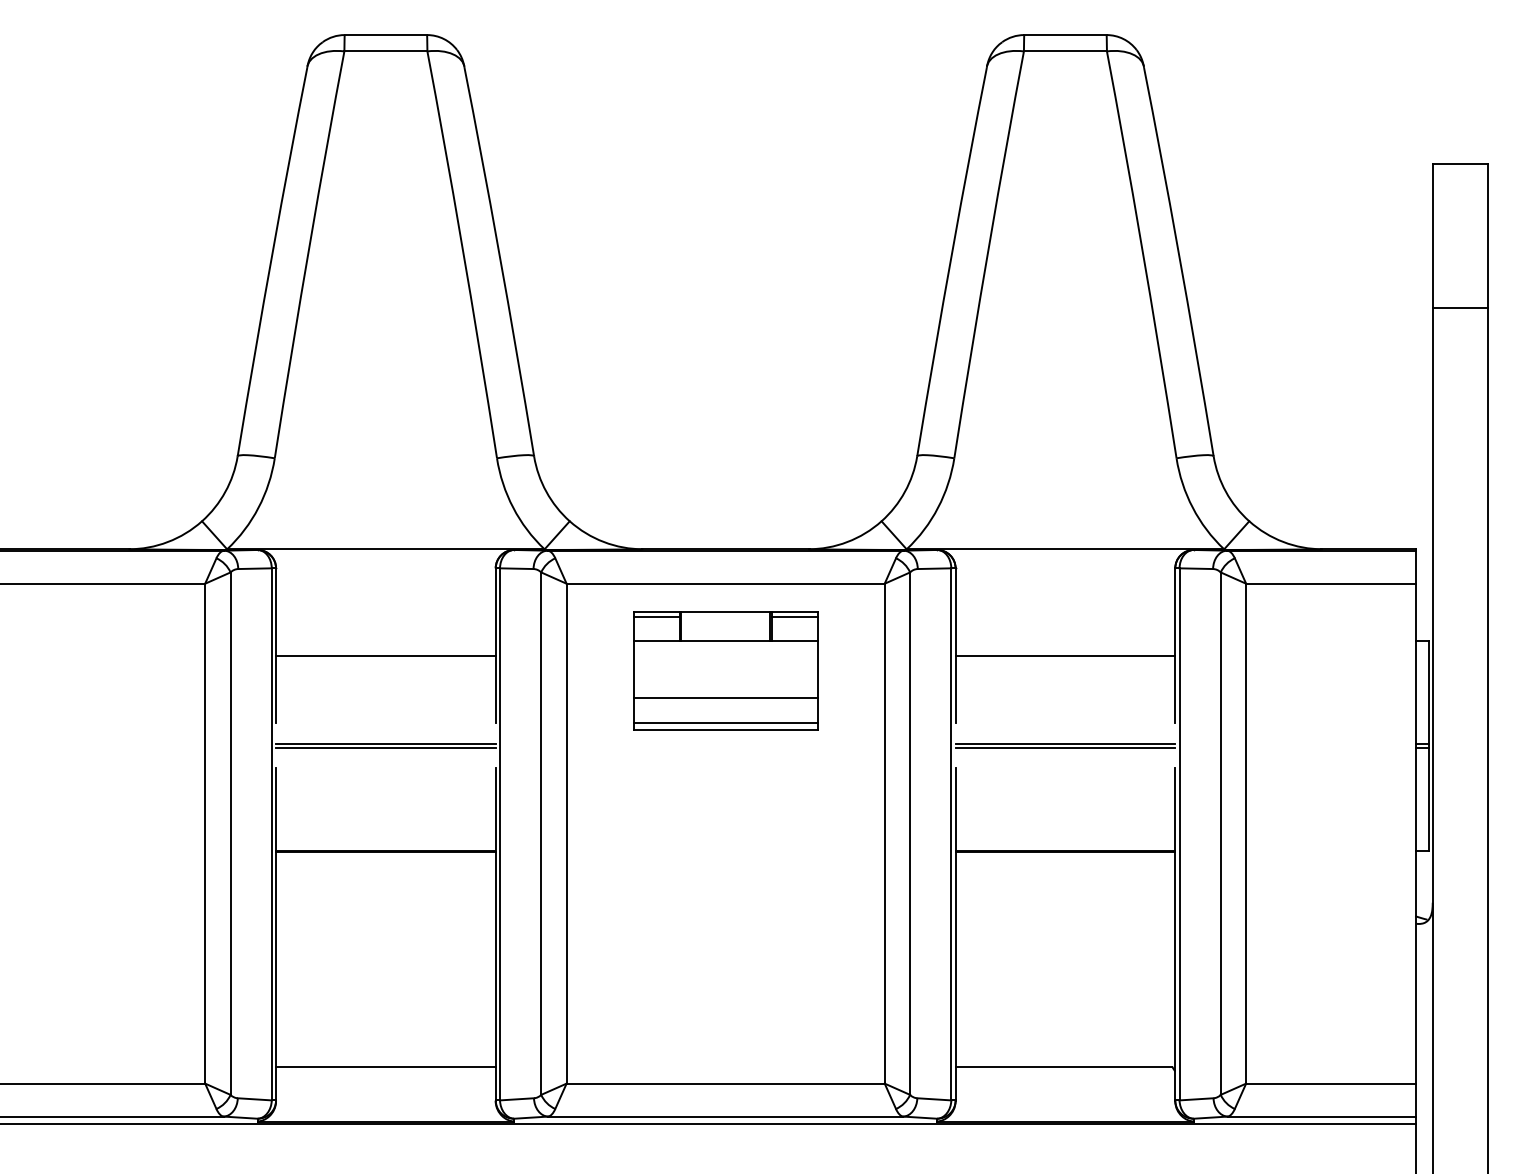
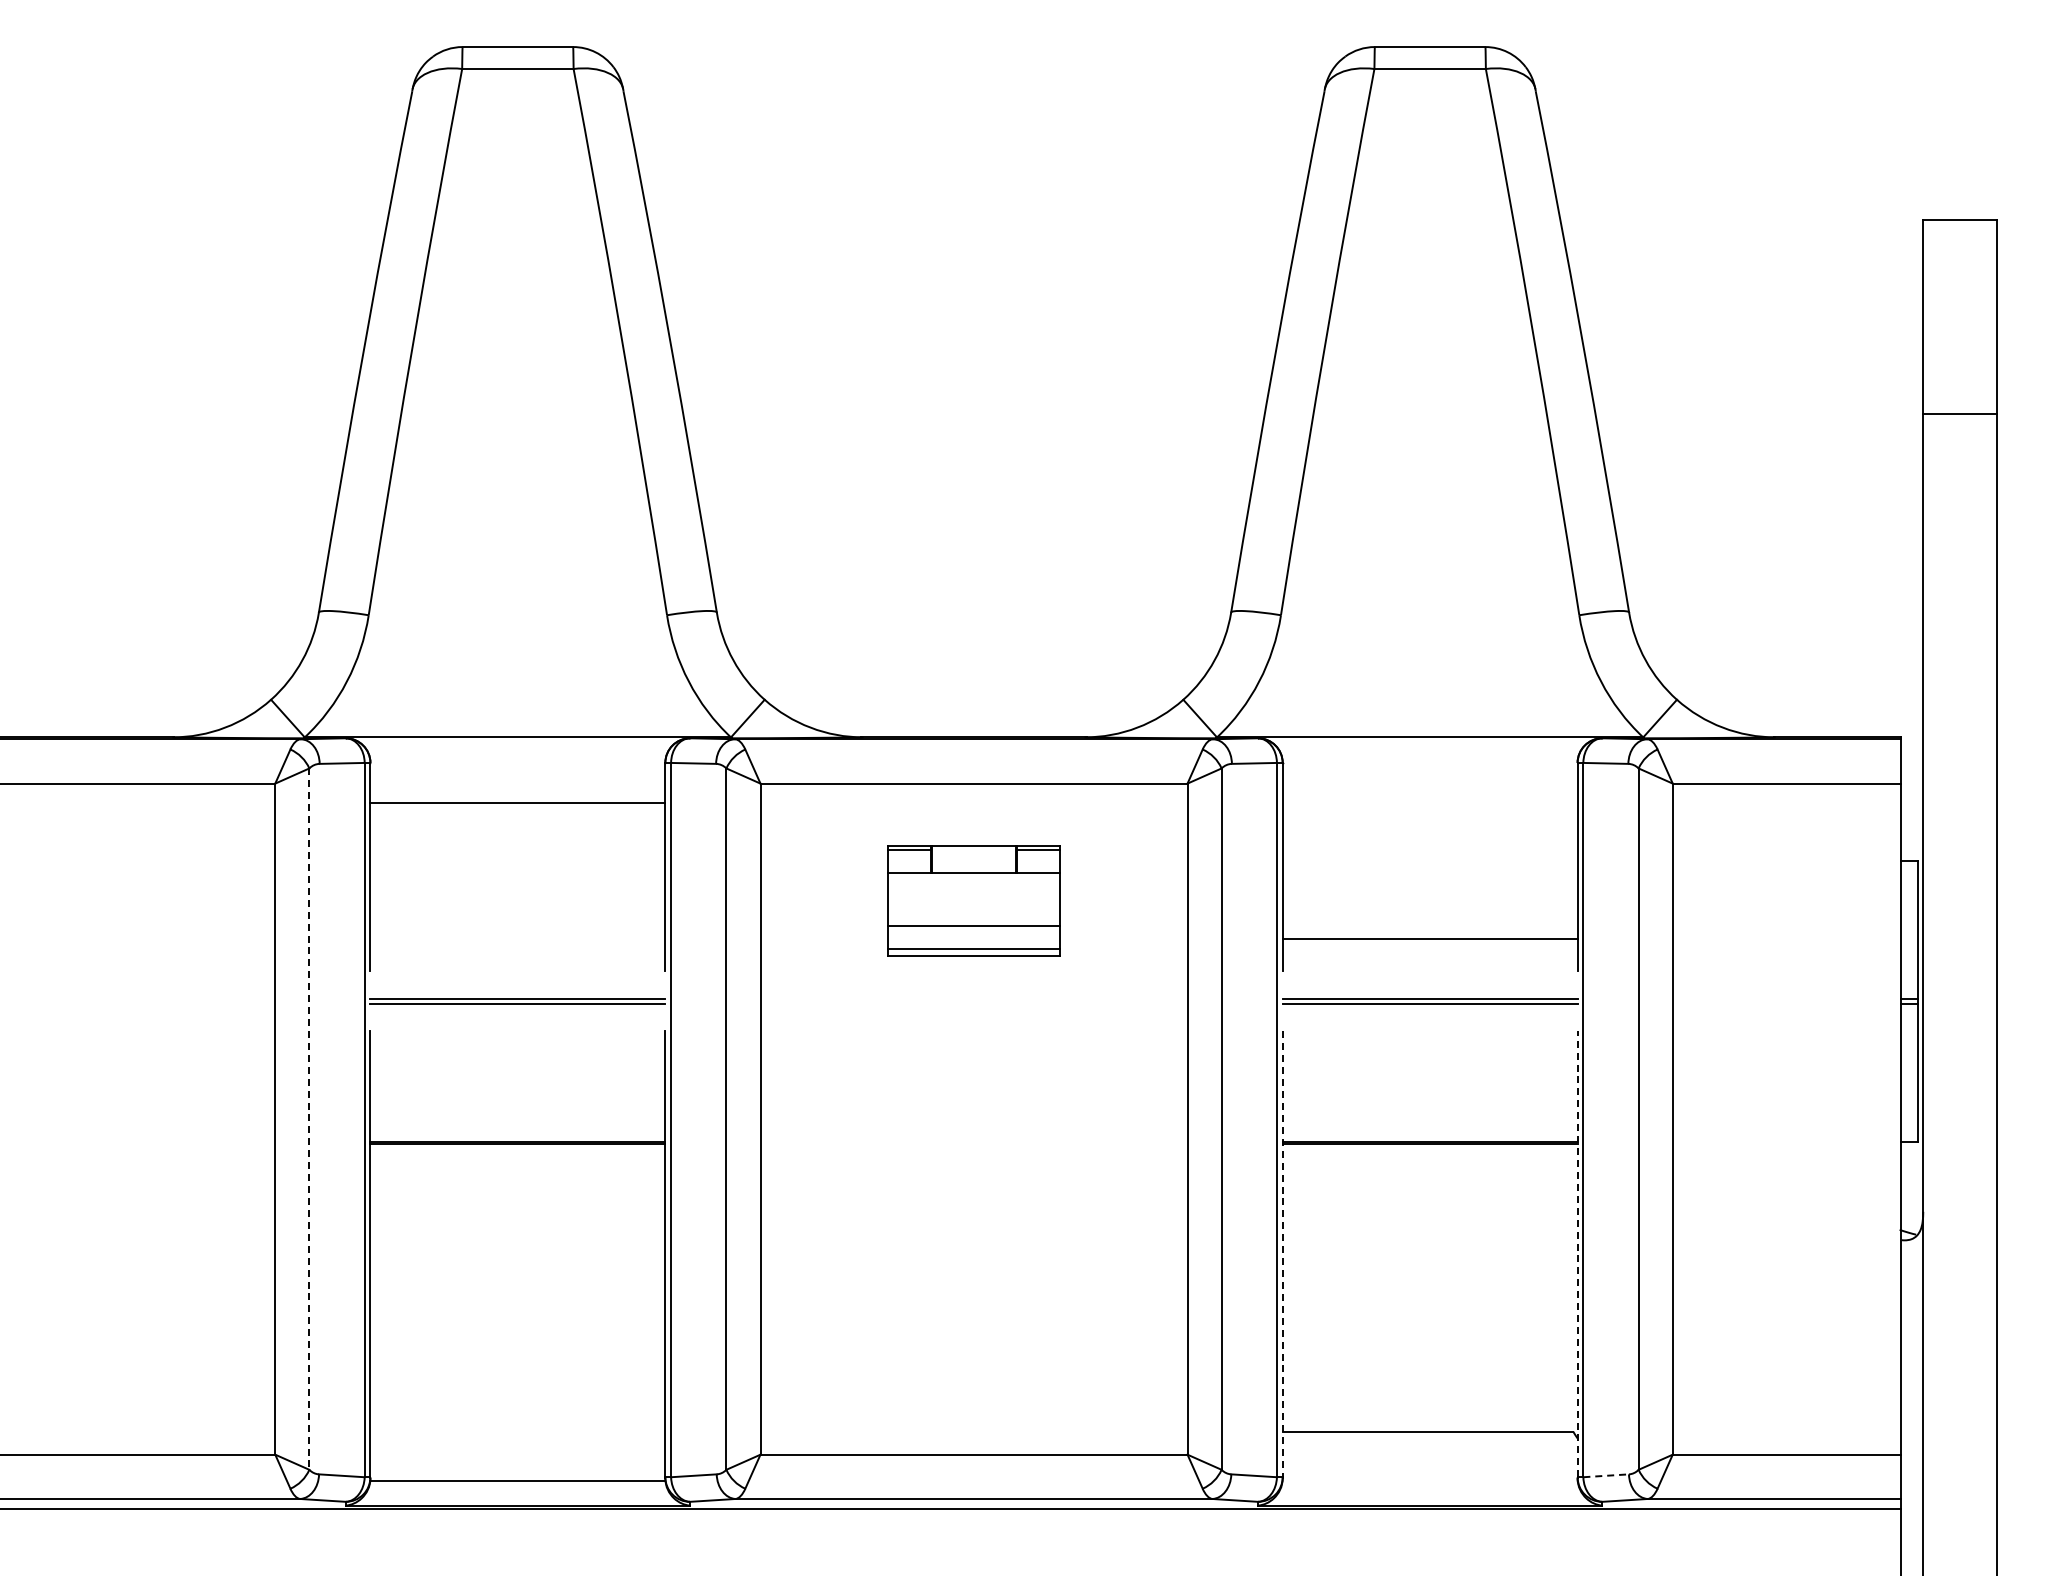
line: (385, 656) -> (517, 803), moved
line: (1064, 656) -> (1429, 939), moved
part: (725, 670) -> (973, 900), size x0.7
line: (230, 833) -> (309, 1119), solid -> dashed
line: (955, 934) -> (1282, 1254), solid -> dashed
line: (1175, 934) -> (1577, 1254), solid -> dashed
line: (385, 1066) -> (517, 1480), moved
line: (1196, 1099) -> (1606, 1475), solid -> dashed

